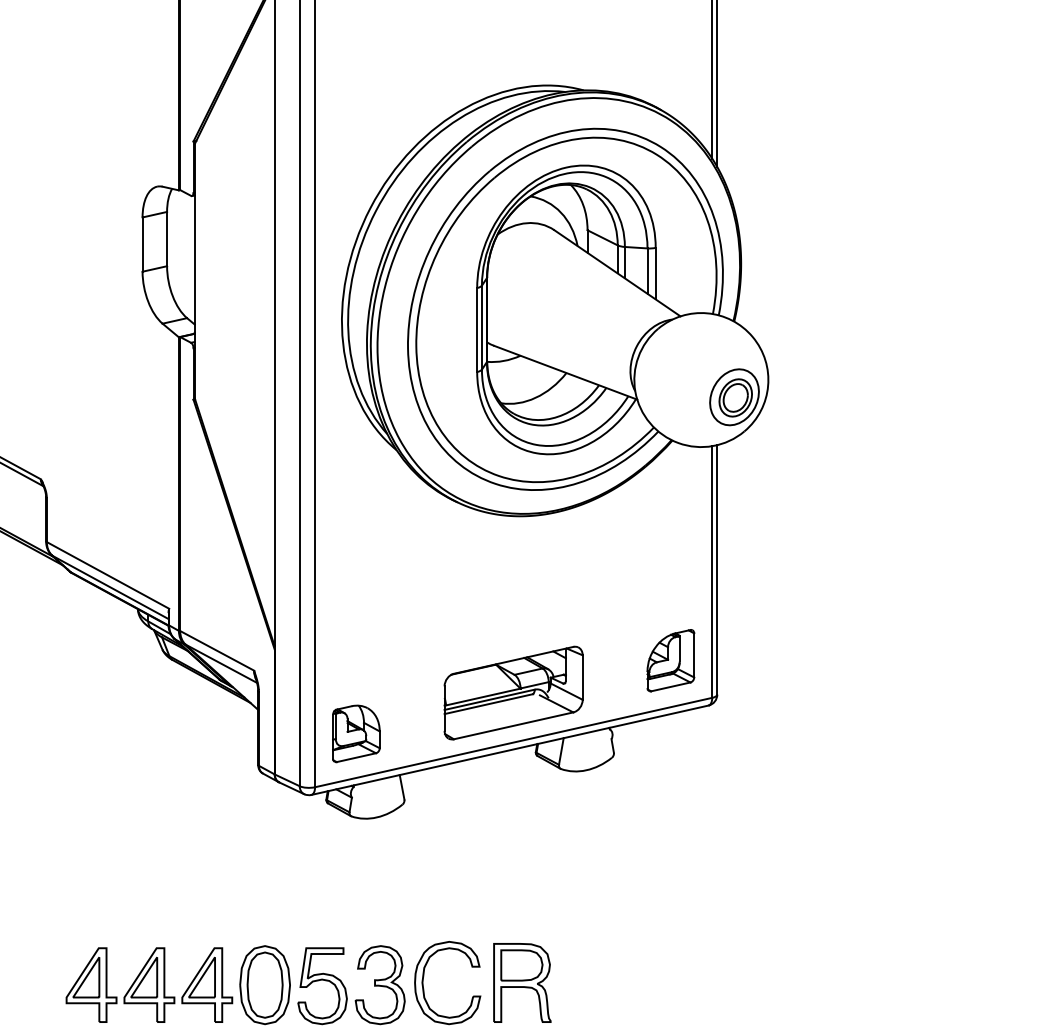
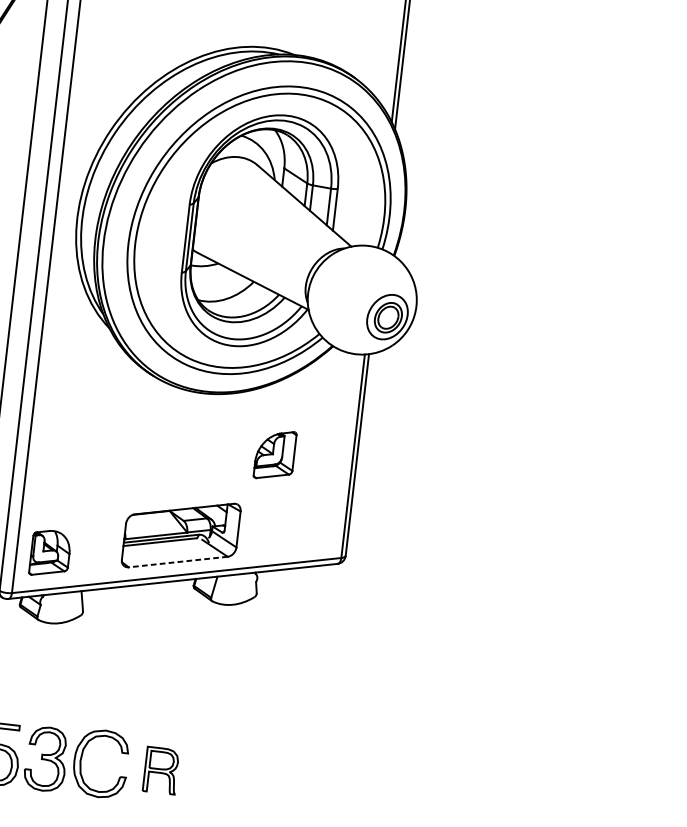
part: (670, 660) -> (274, 454), moved
line: (513, 725) -> (178, 561), solid -> dashed
part: (522, 982) -> (161, 770), size x0.7

